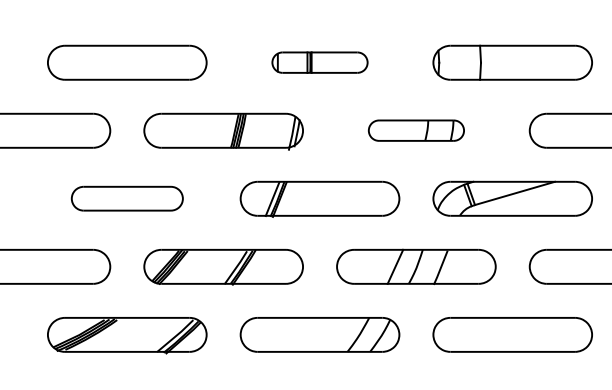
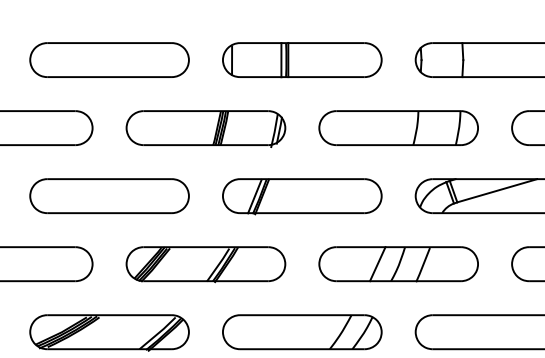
part: (319, 62) -> (301, 59), size x1.67
part: (416, 130) -> (398, 127), size x1.67
part: (127, 198) -> (109, 195), size x1.43

